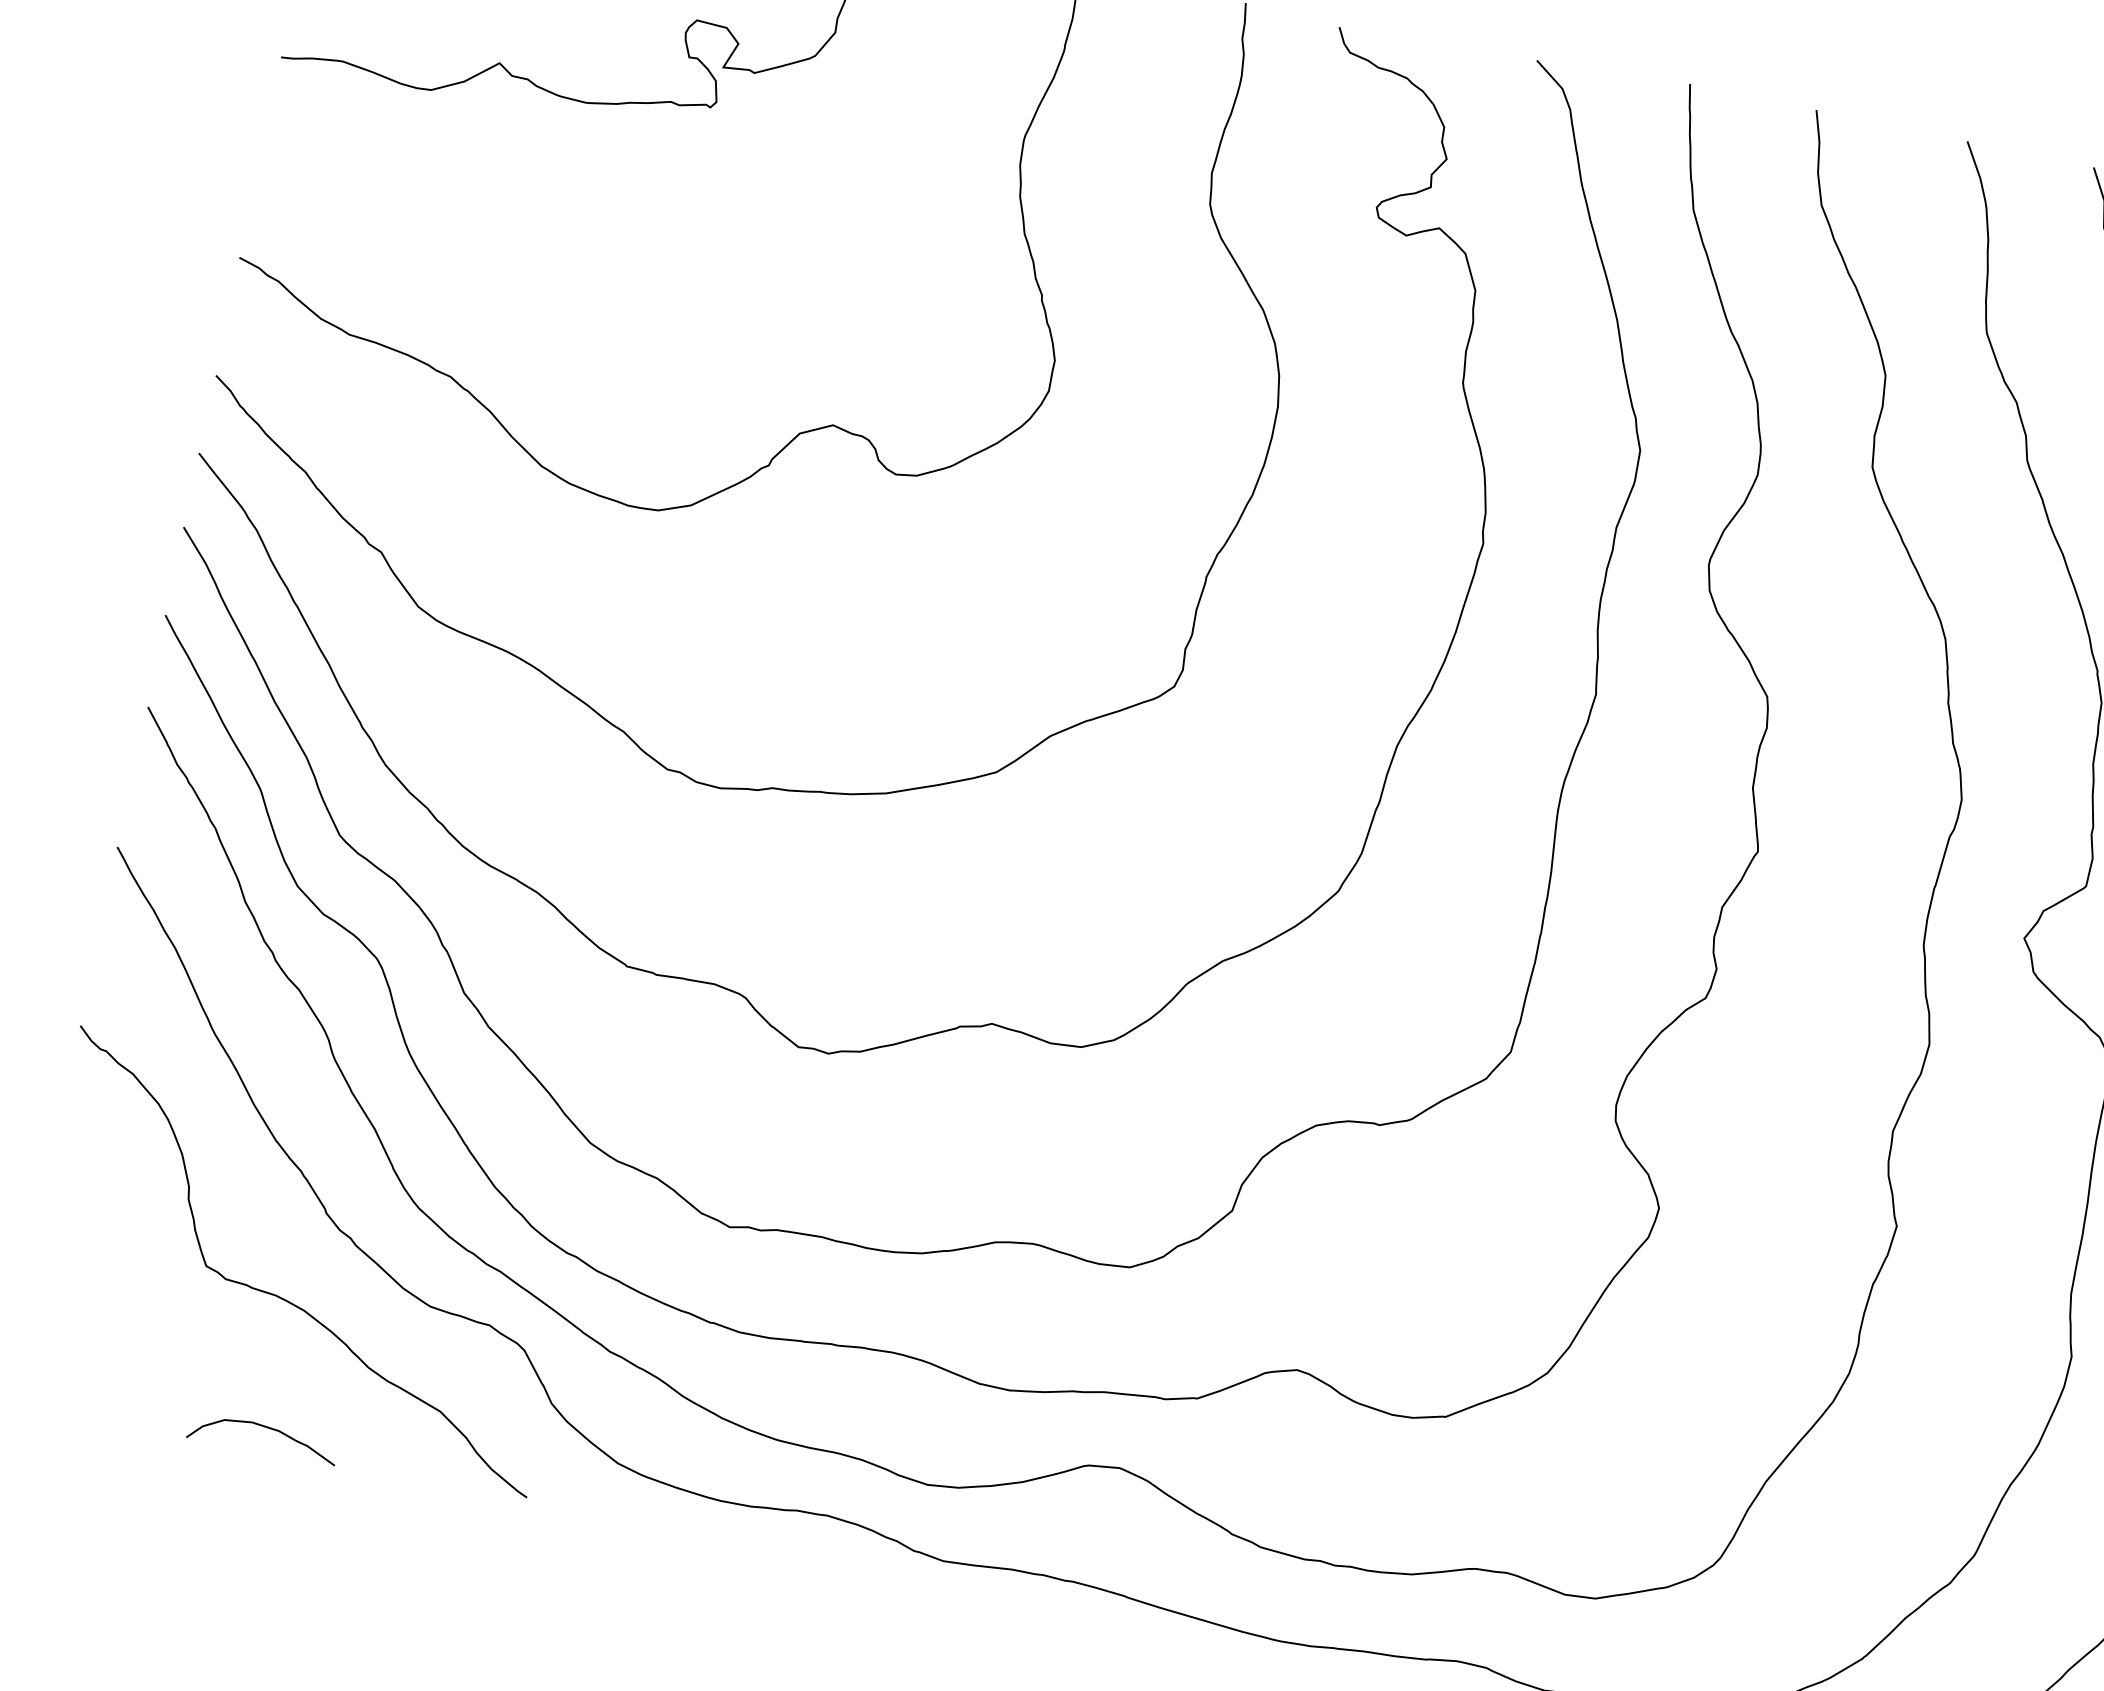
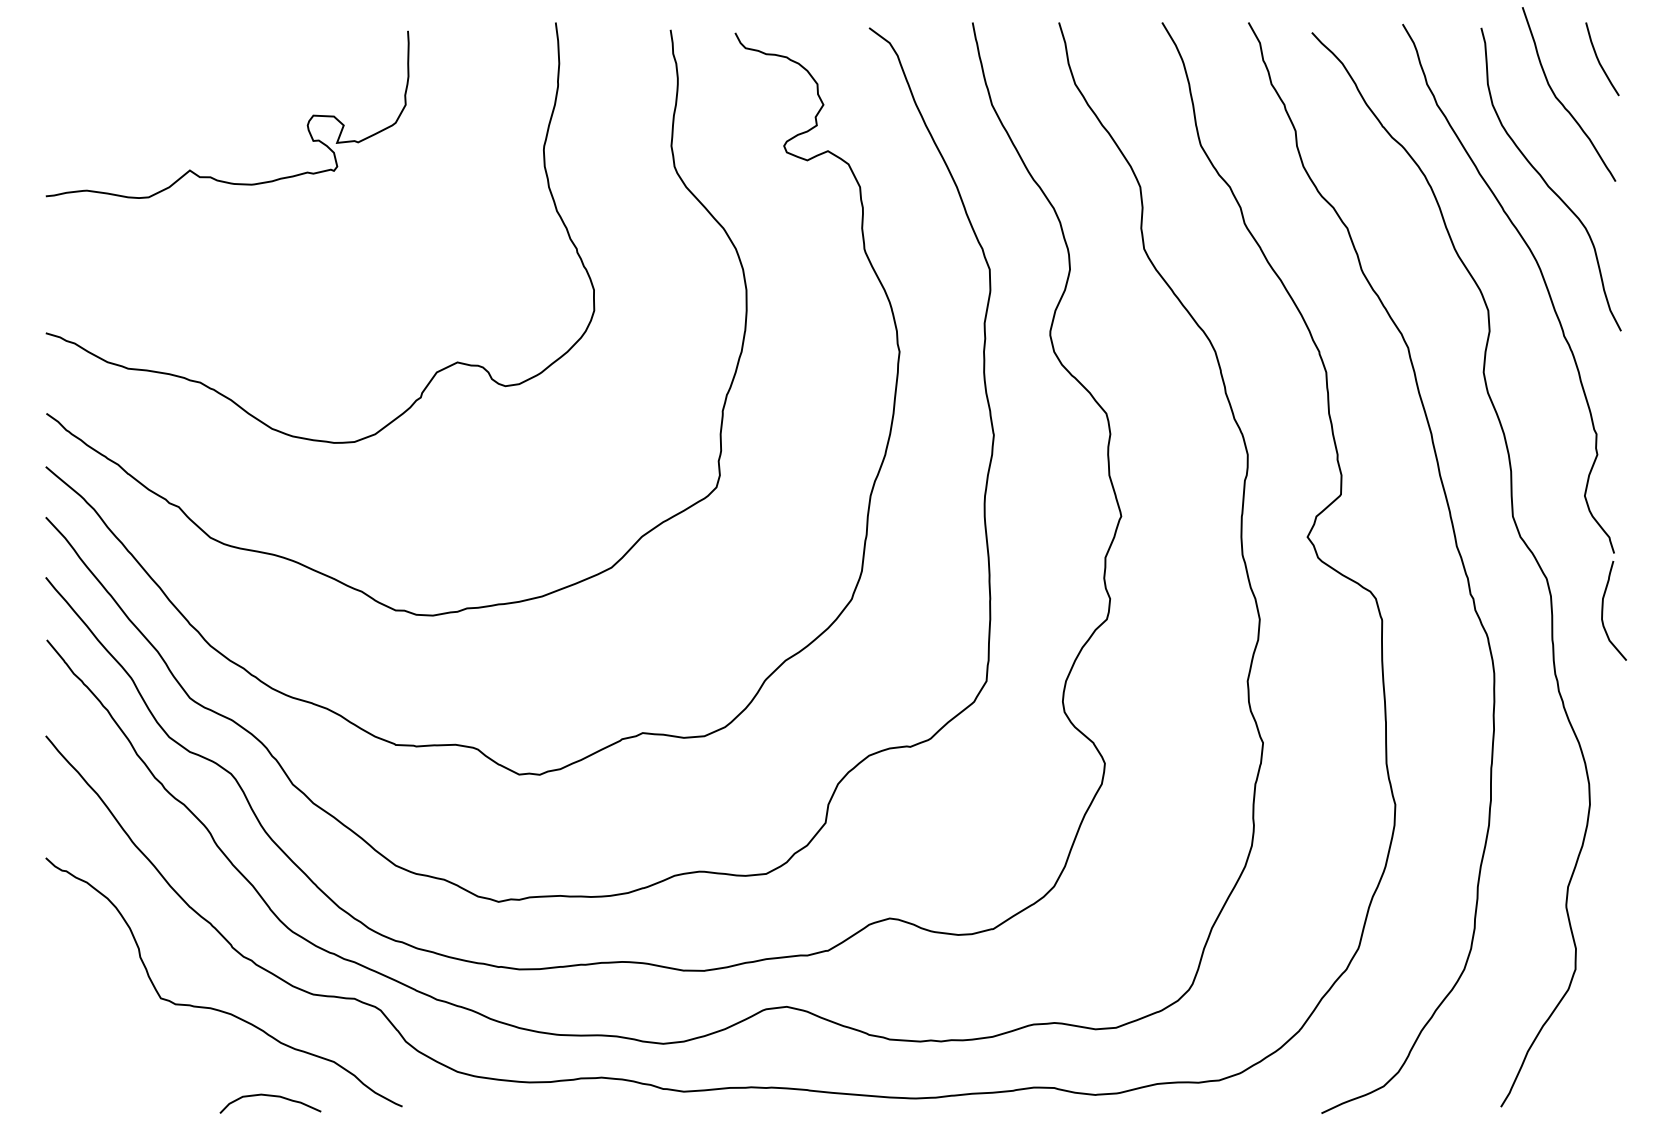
curve: (265, 1428) -> (270, 1096), moved

